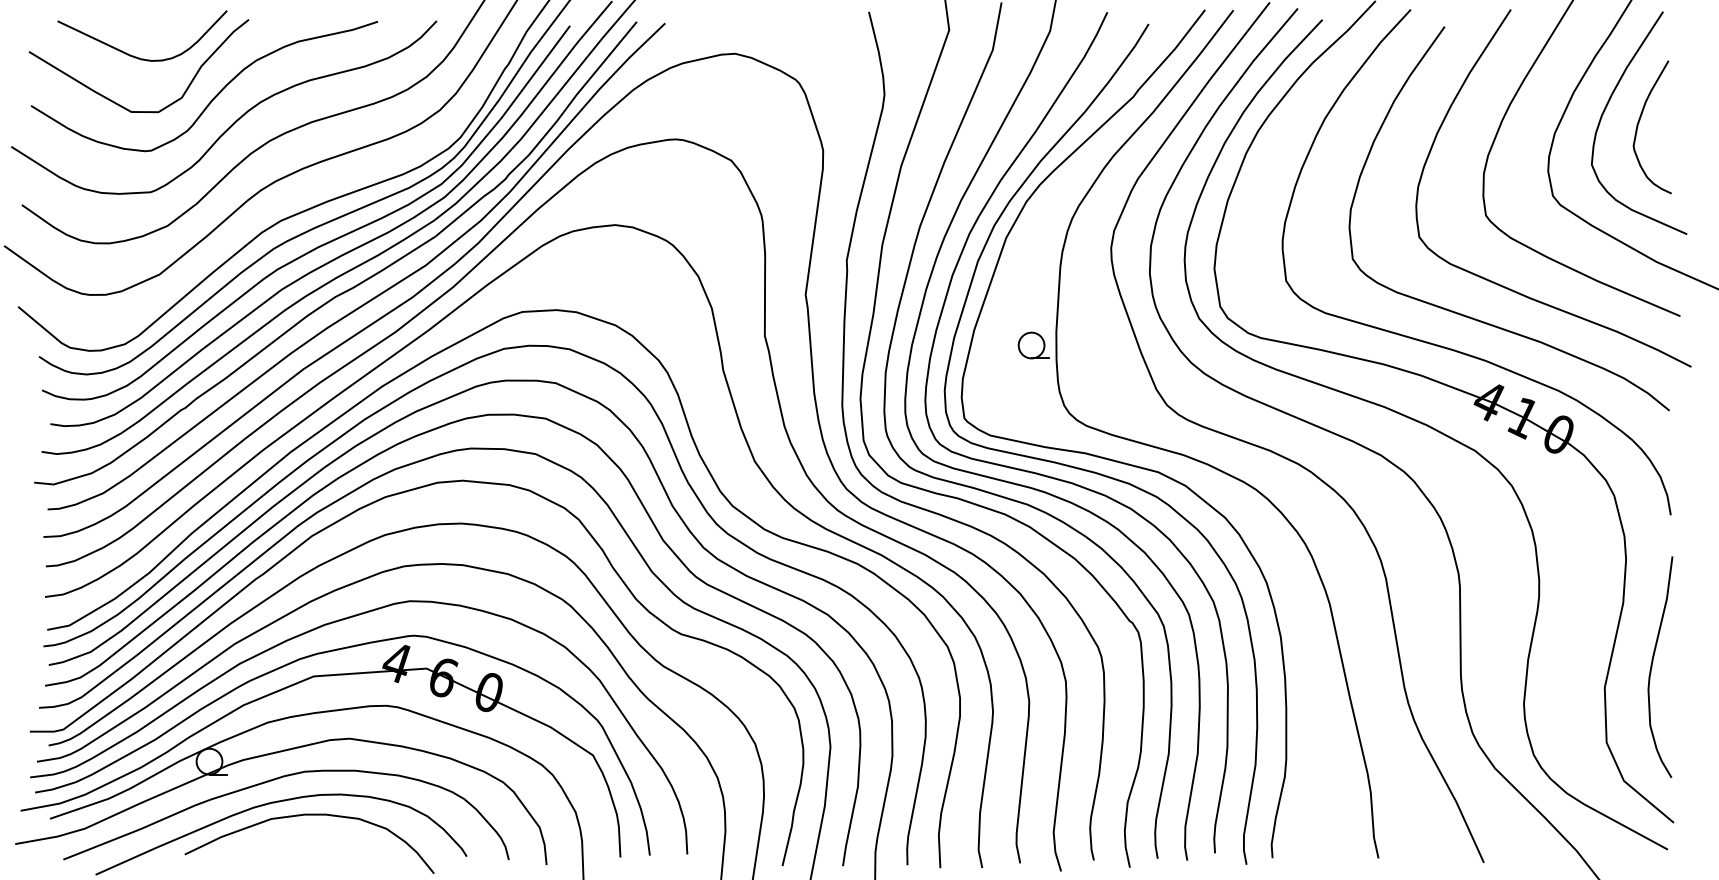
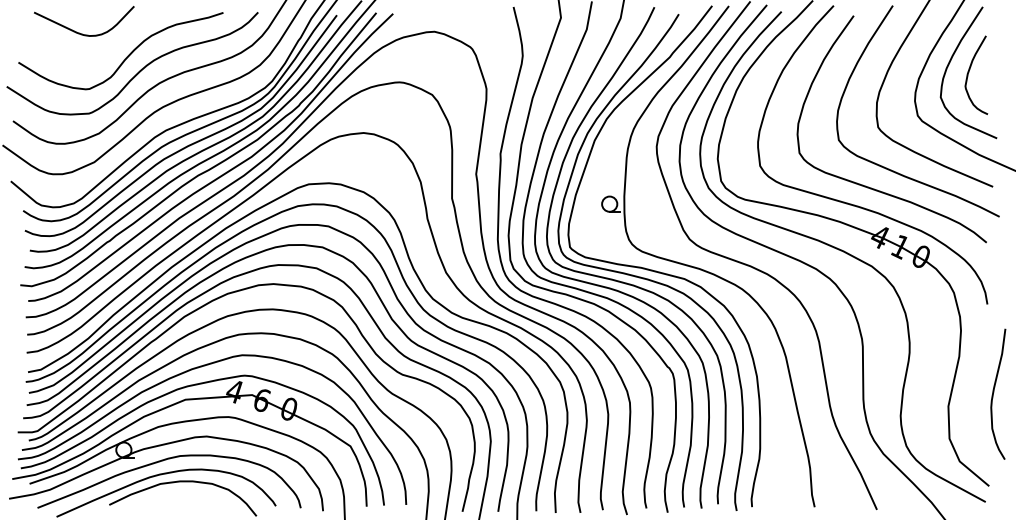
curve: (120, 104) -> (71, 61), removed
curve: (1653, 664) -> (994, 392), moved

